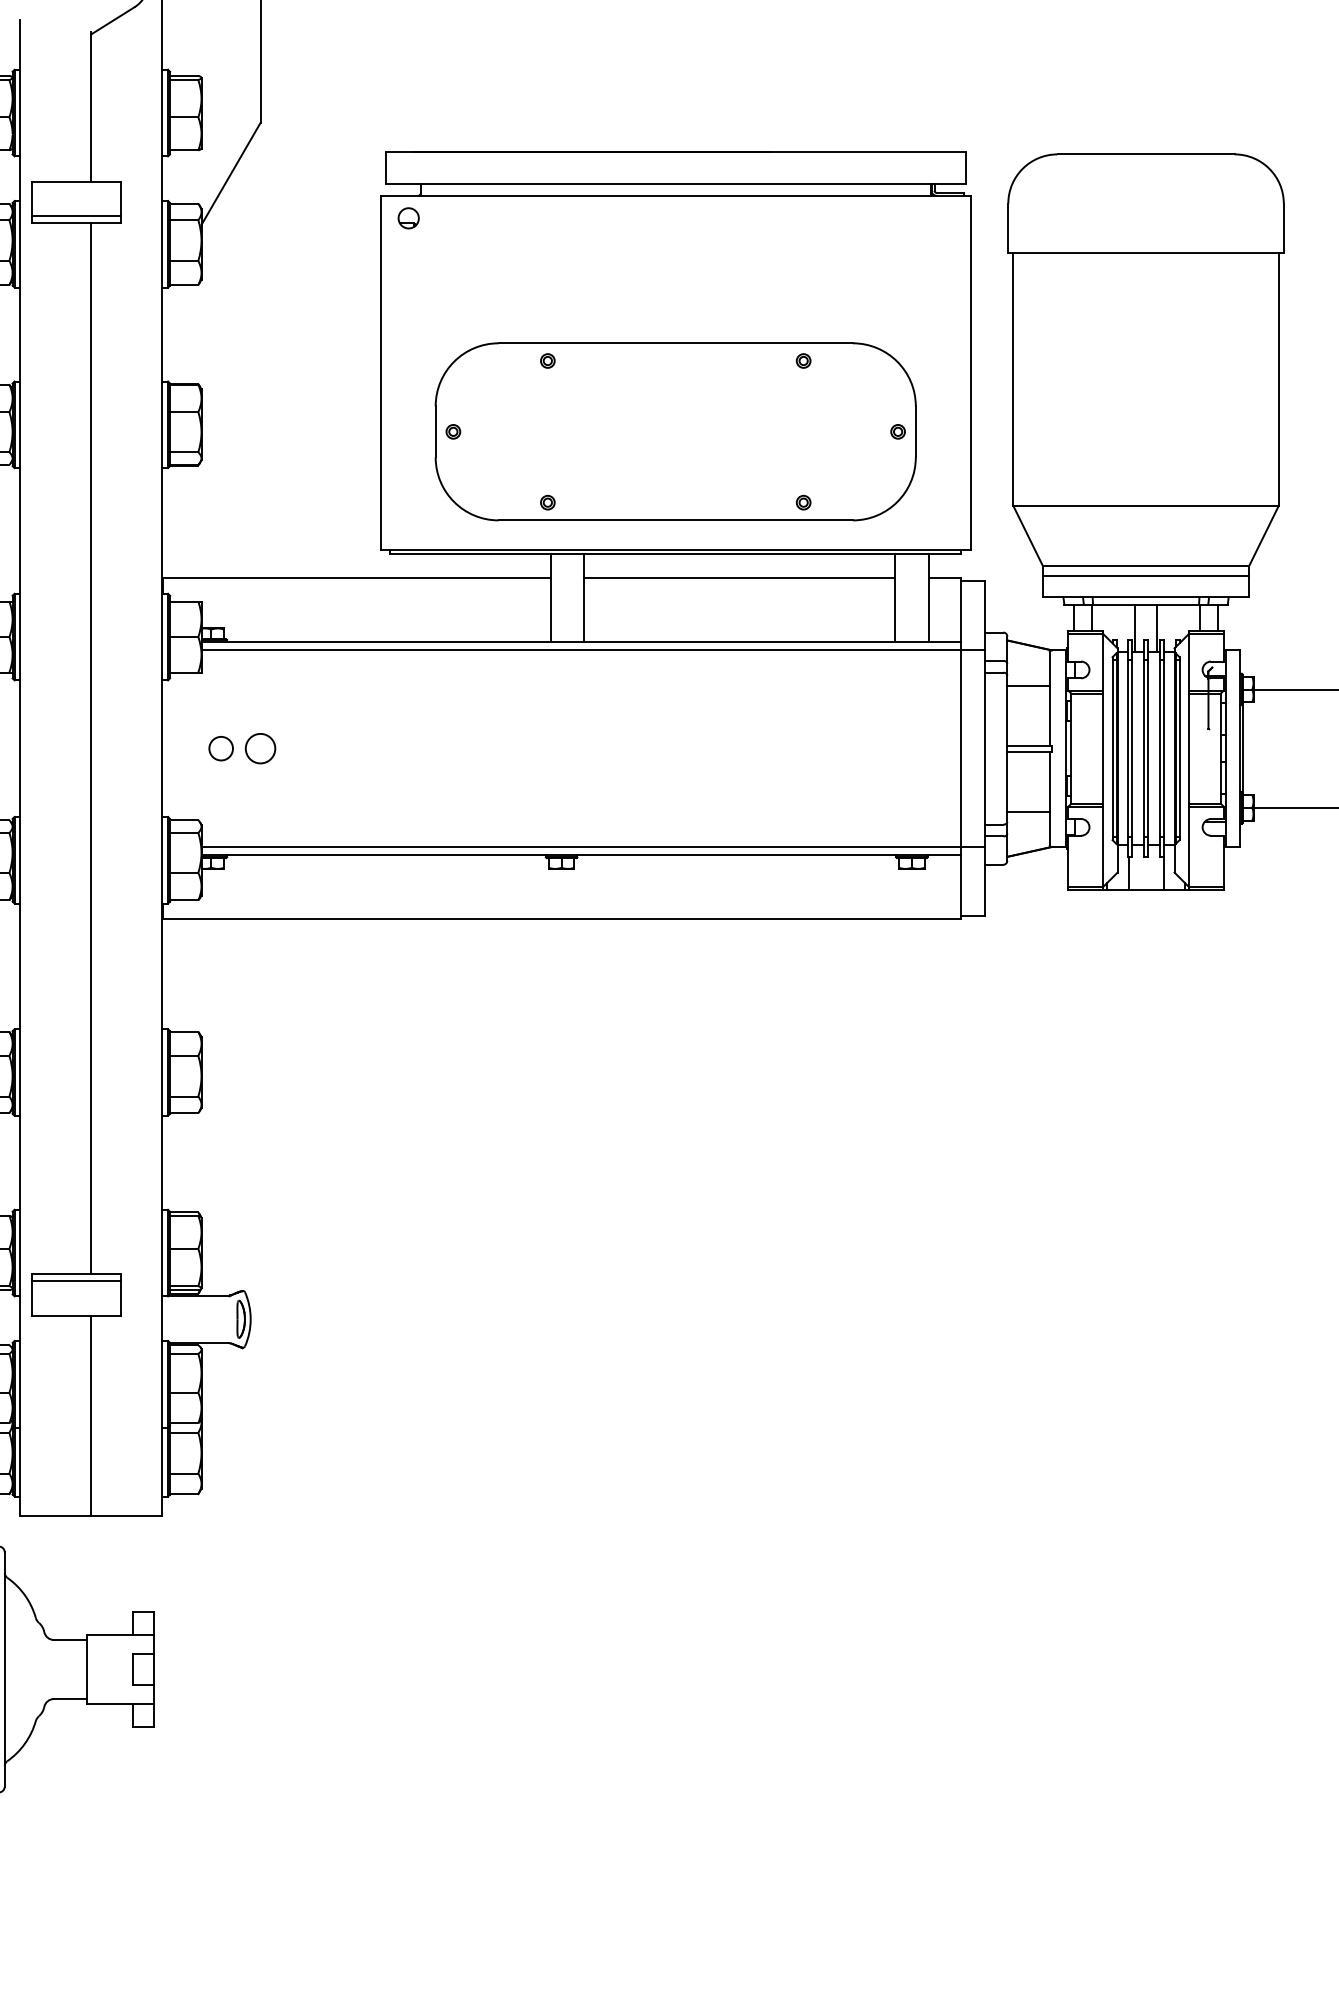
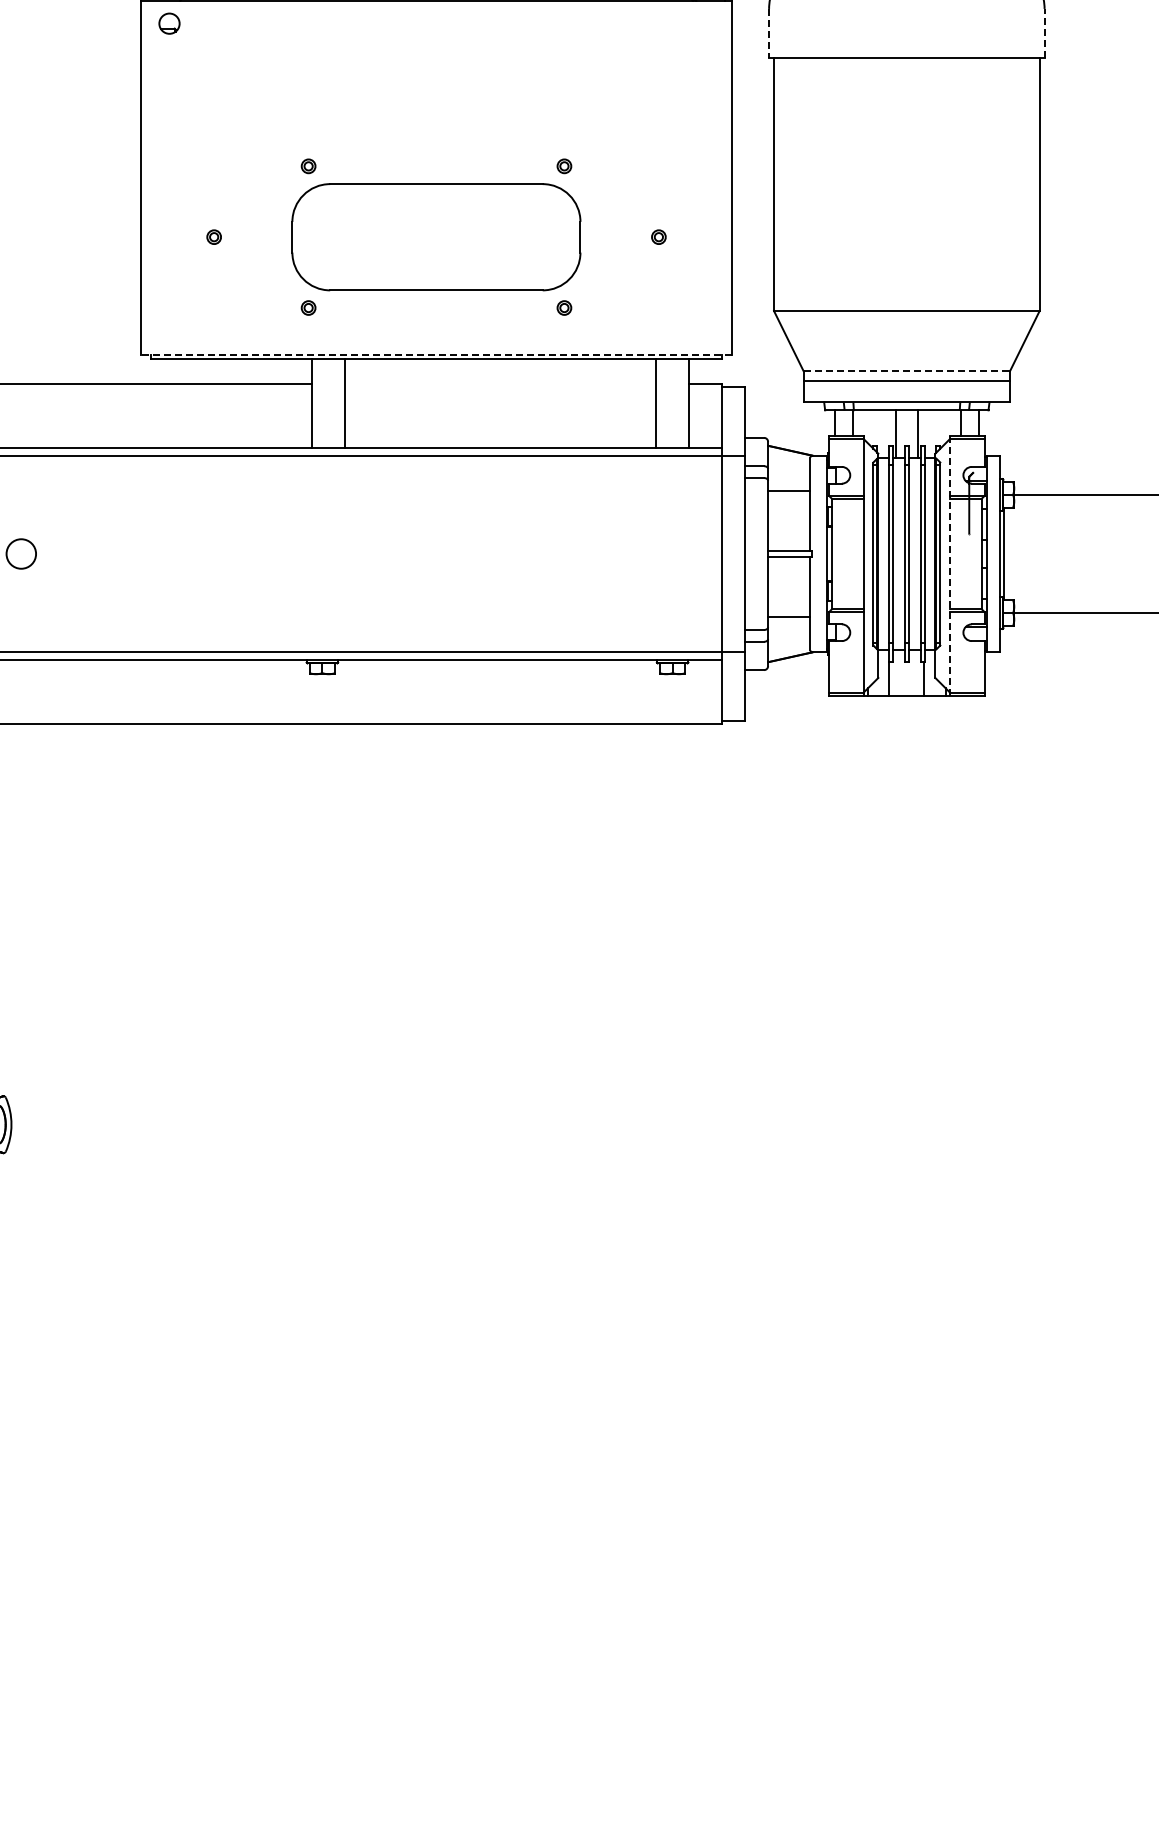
line: (1008, 228) -> (769, 33), solid -> dashed
line: (1283, 228) -> (1044, 33), solid -> dashed
part: (675, 431) -> (436, 236), size x0.6
line: (675, 549) -> (436, 354), solid -> dashed
line: (1146, 565) -> (907, 370), solid -> dashed
line: (739, 578) -> (500, 383), removed
line: (1189, 760) -> (950, 565), solid -> dashed

